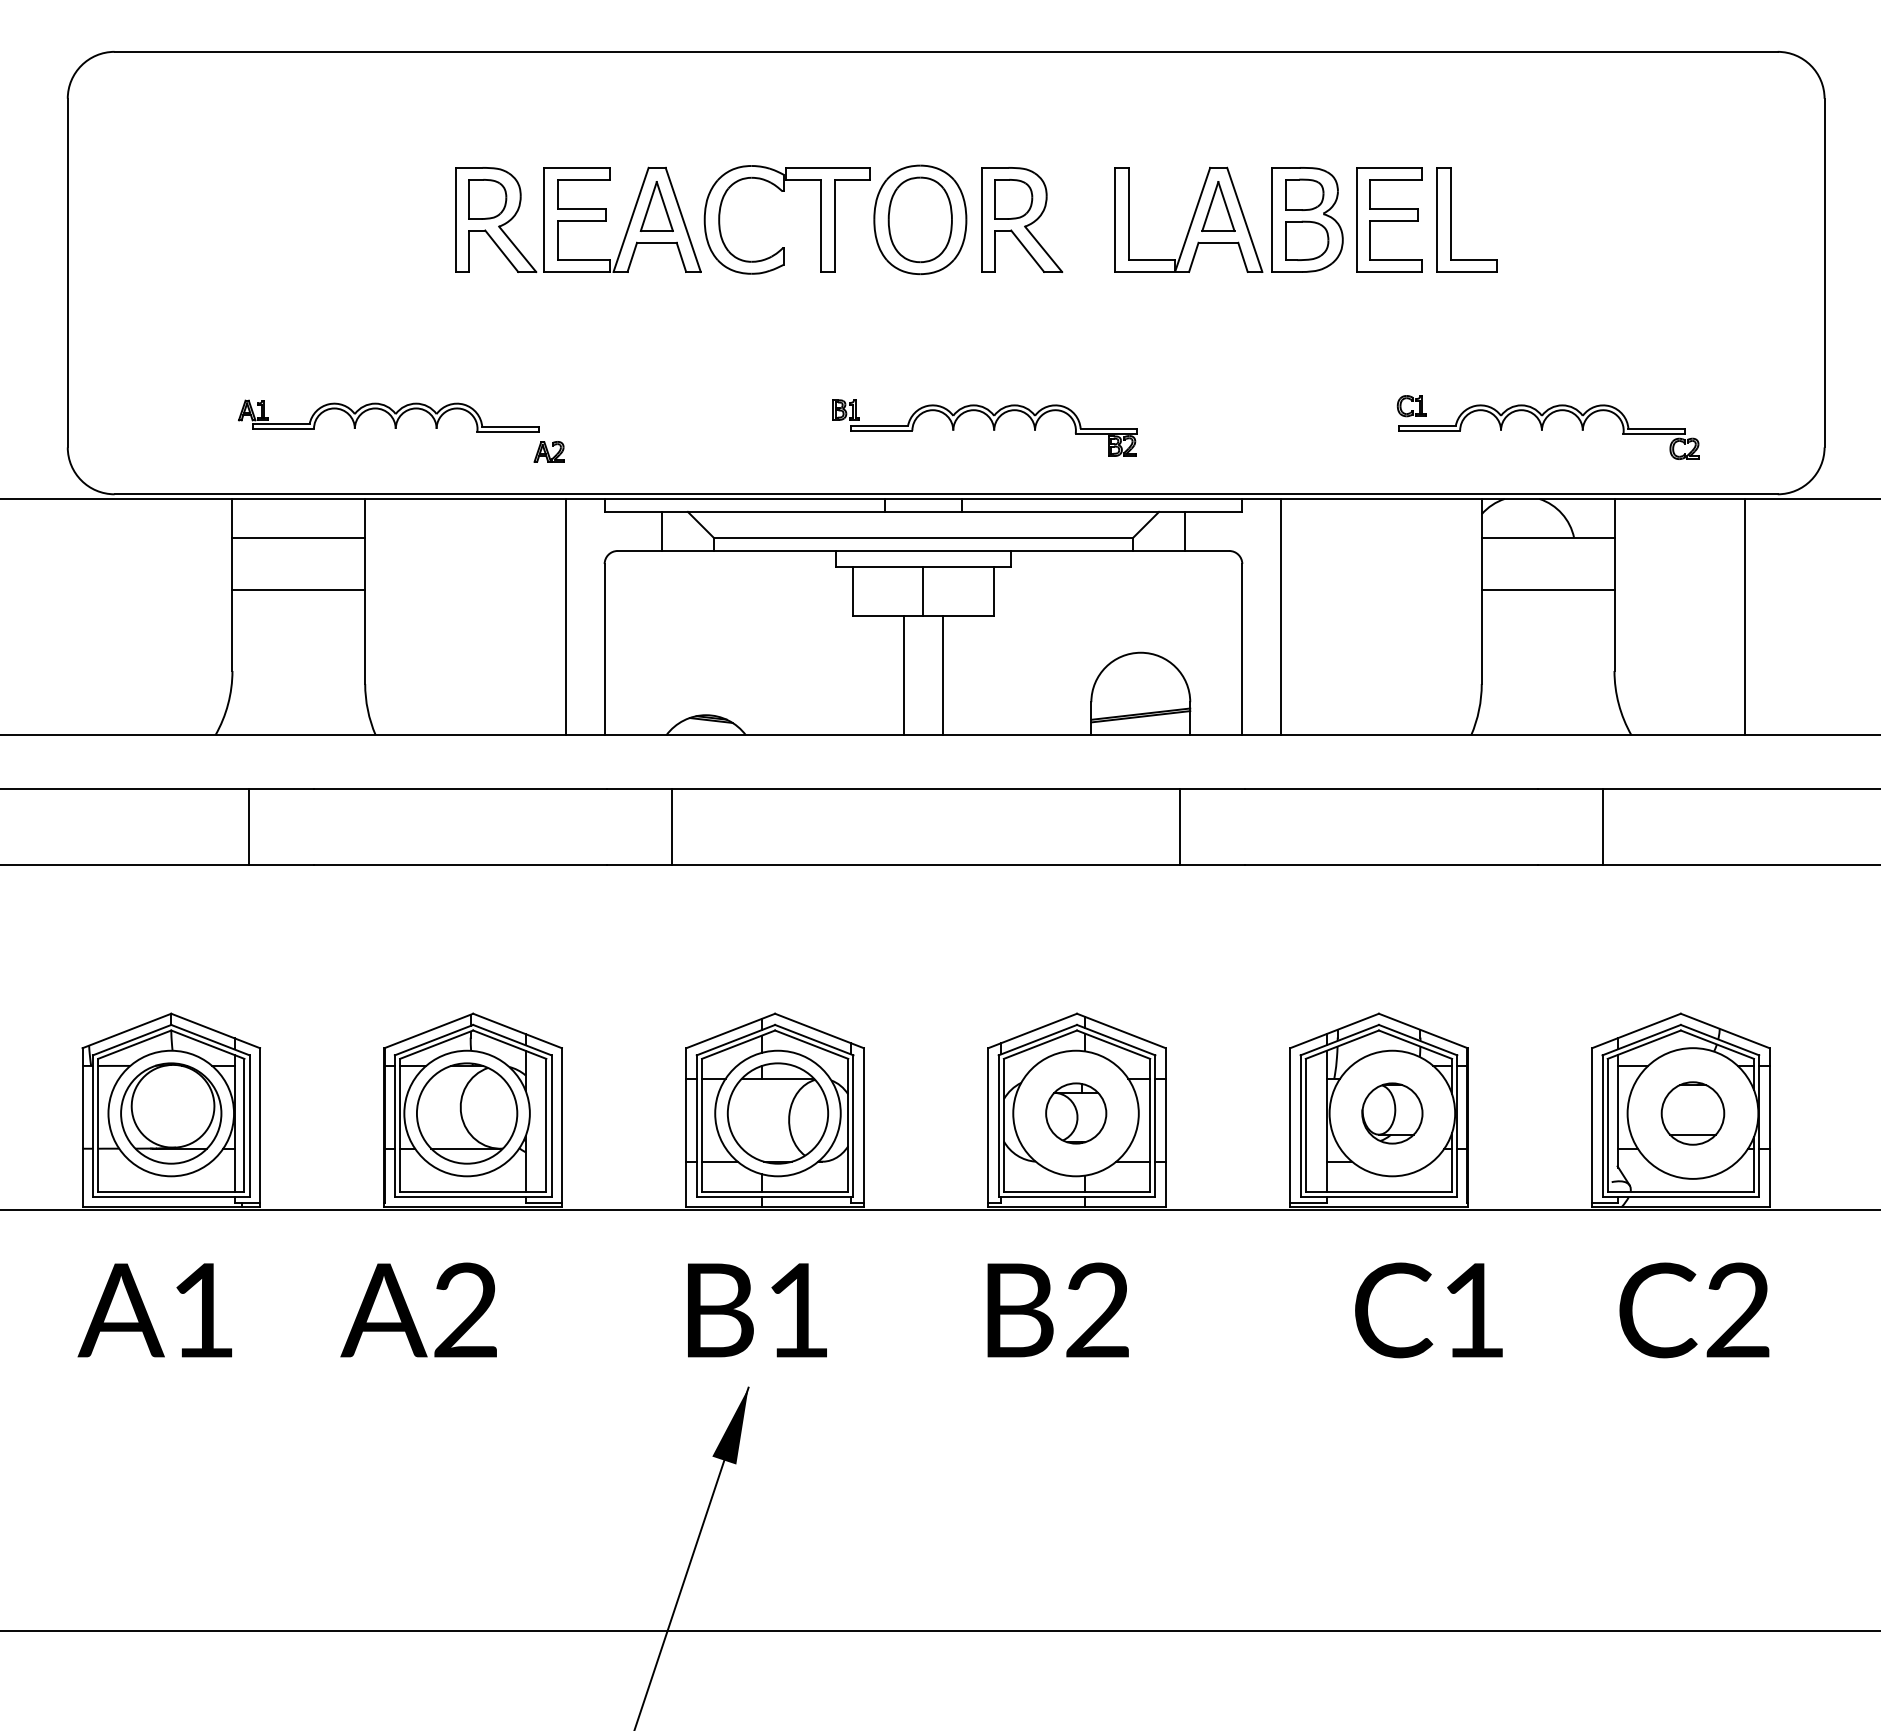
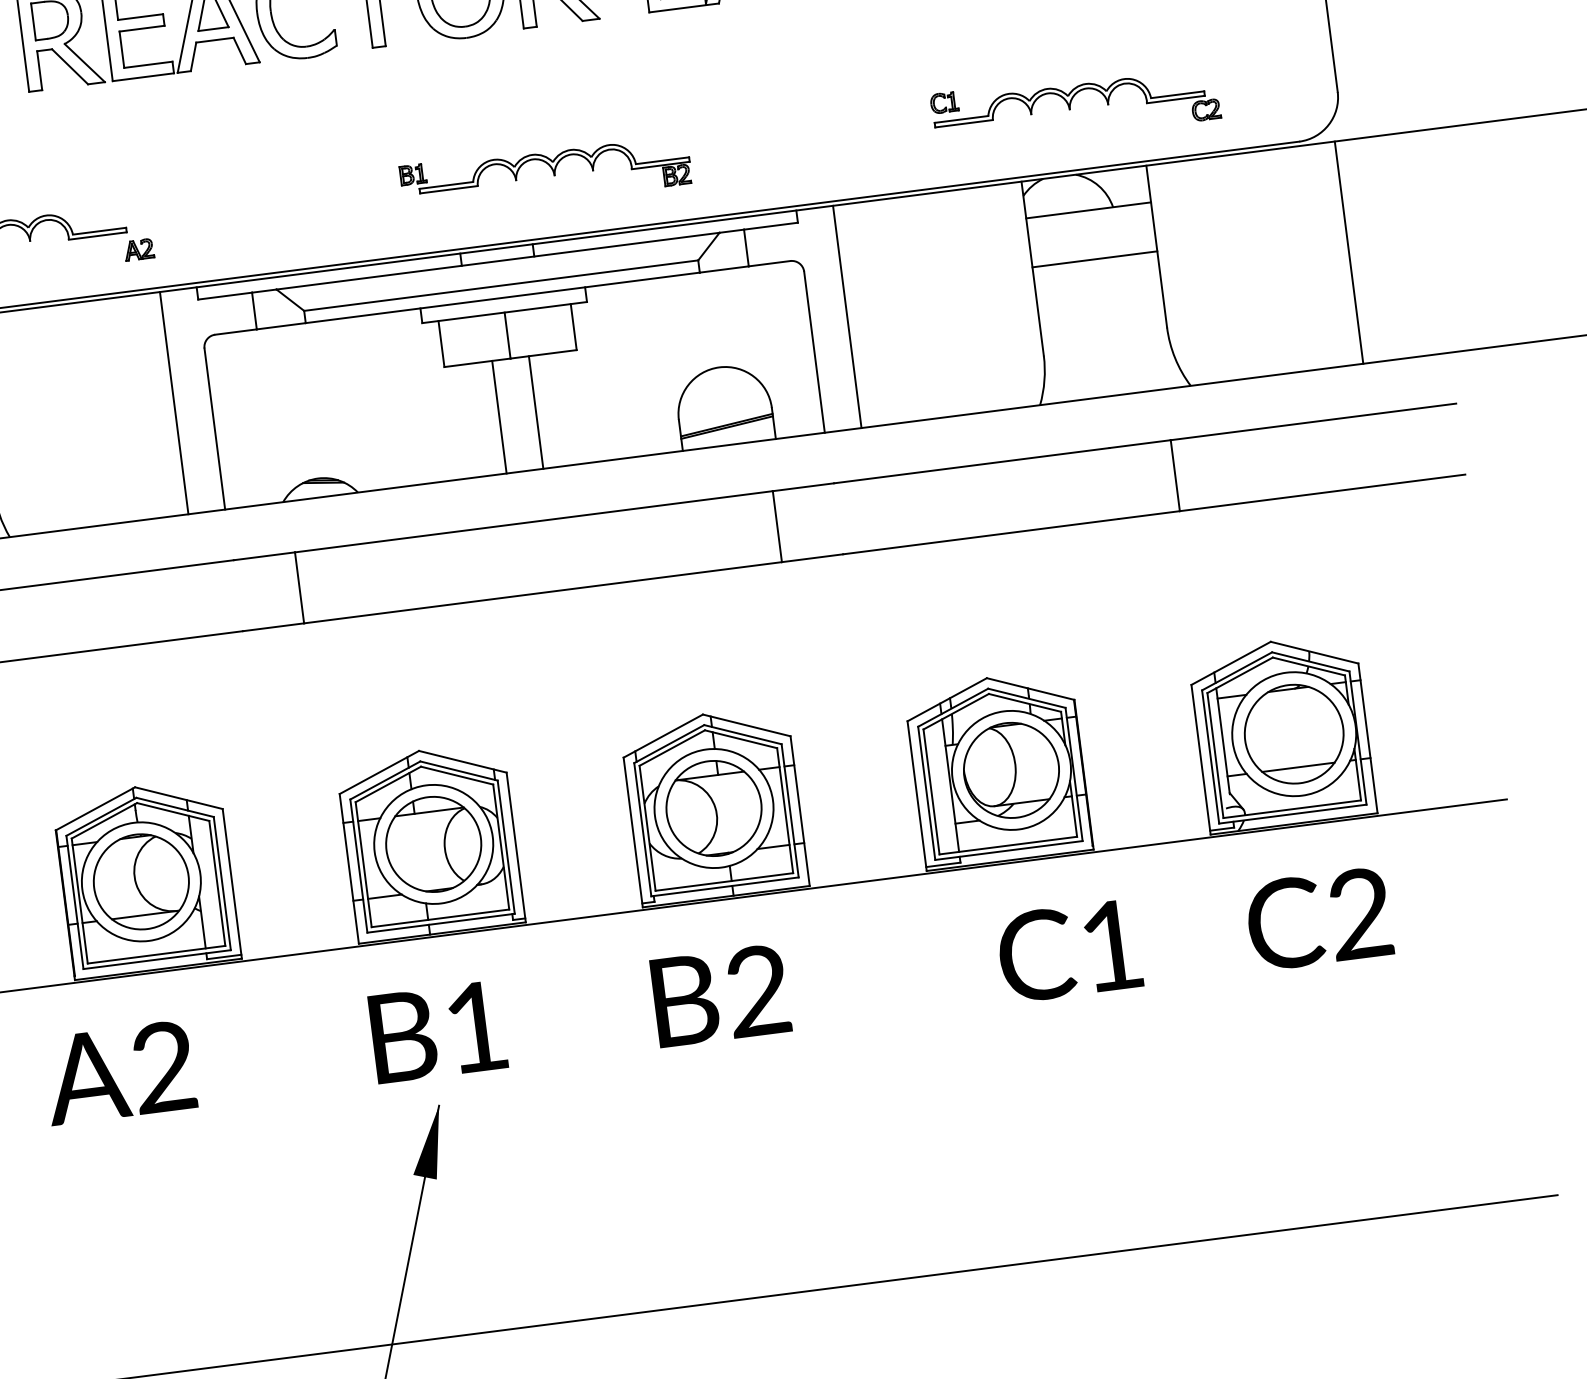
line: (1744, 616) -> (1348, 252), moved
part: (1076, 1113) -> (714, 808), size x1.67
part: (1392, 1113) -> (1011, 770), size x1.67
part: (1692, 1113) -> (1293, 734), size x1.67

